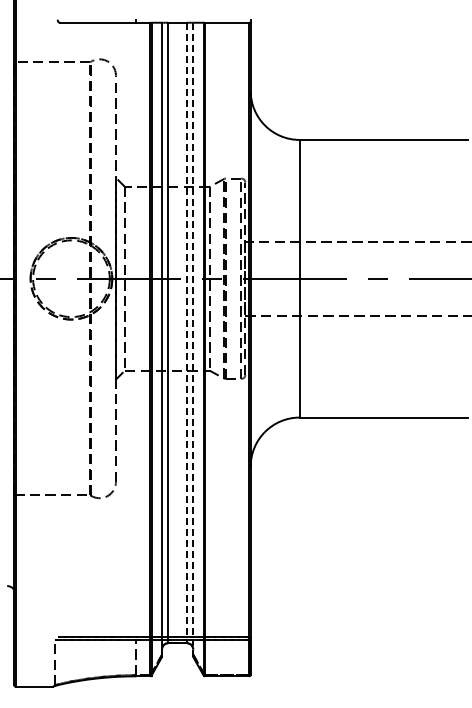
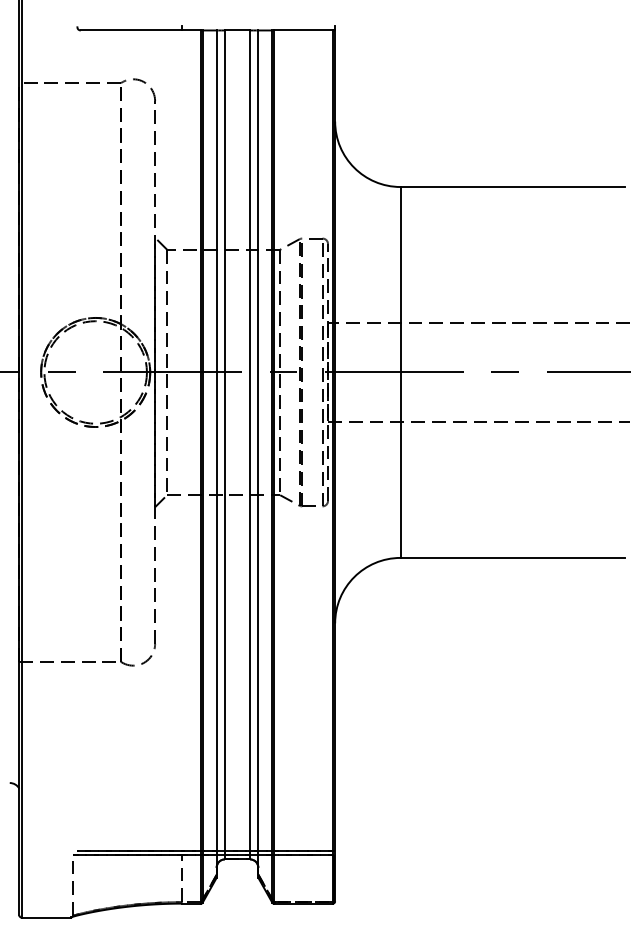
line: (187, 333) -> (250, 445), dashed -> solid
line: (193, 340) -> (258, 454), dashed -> solid

